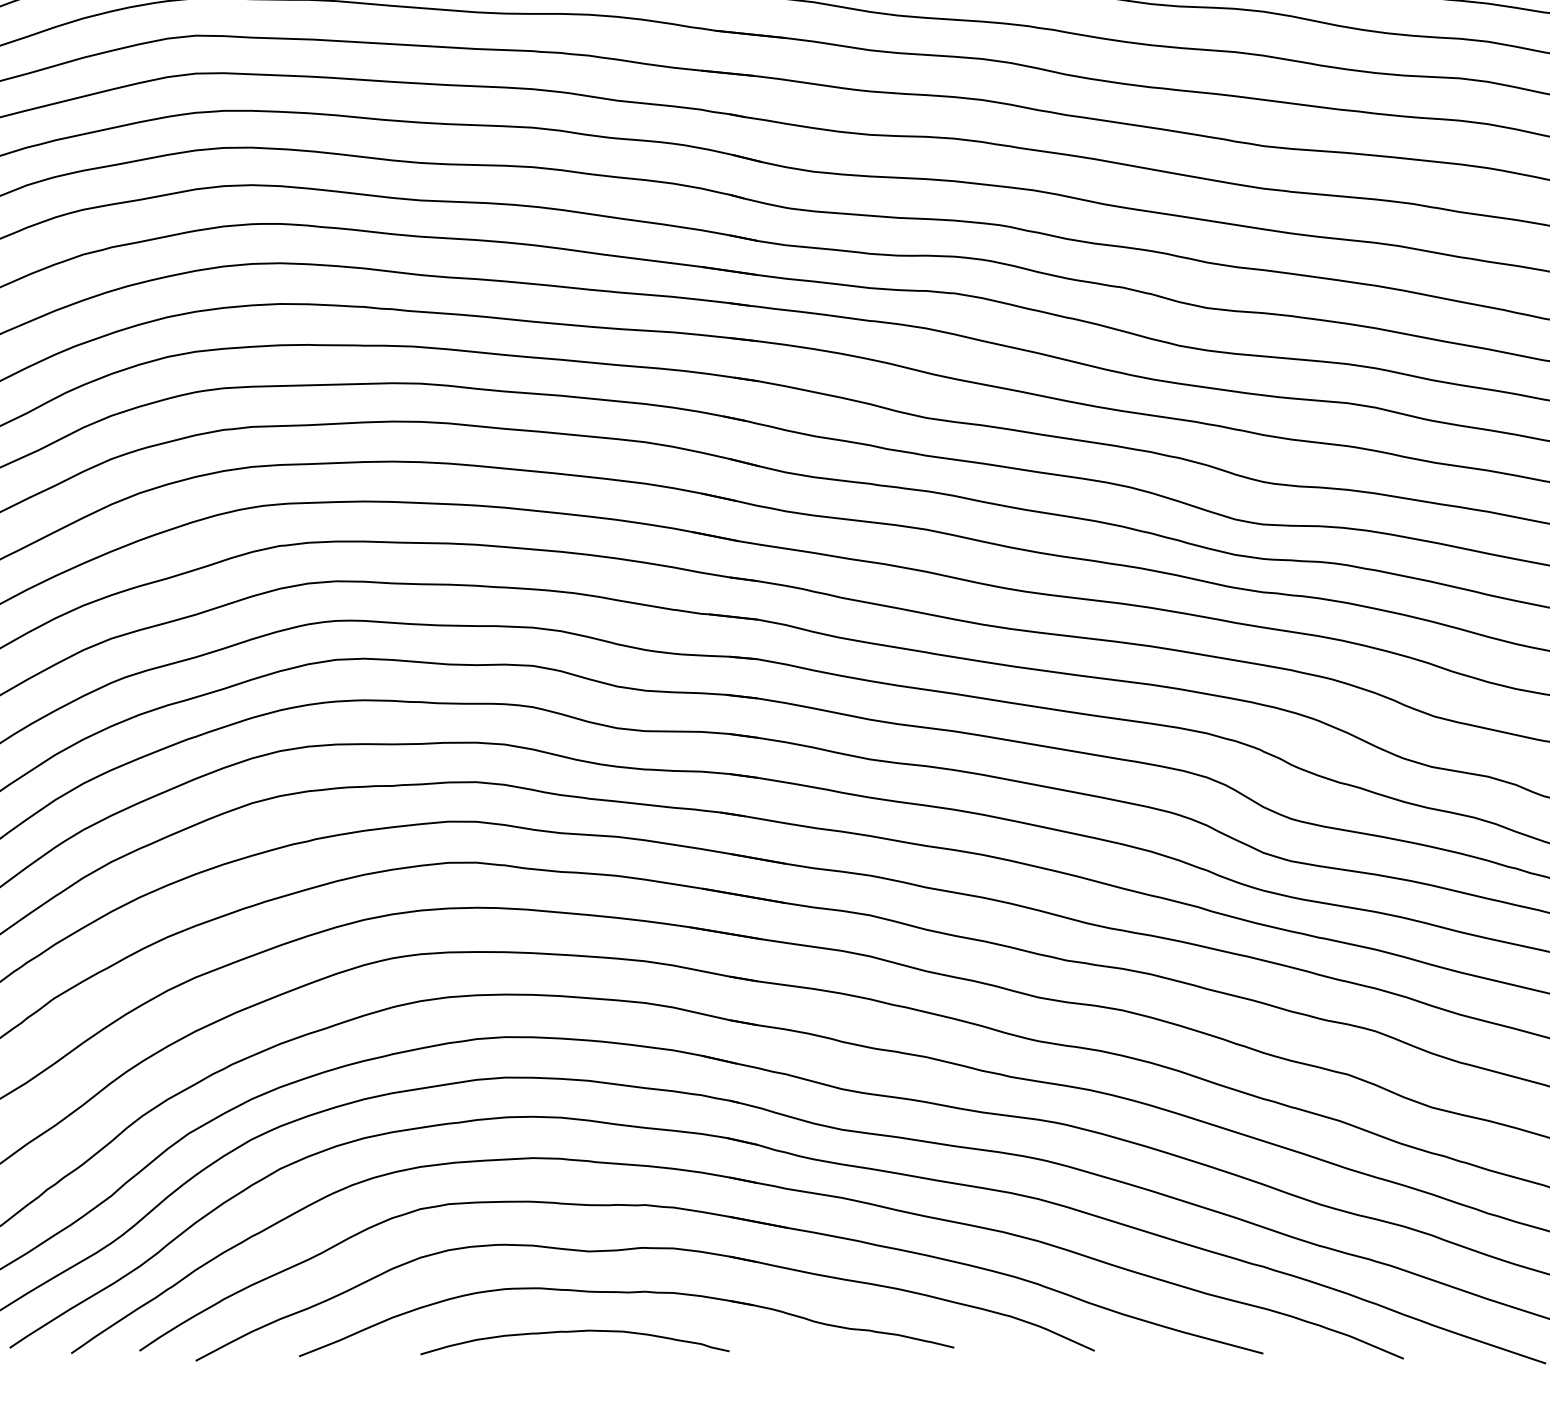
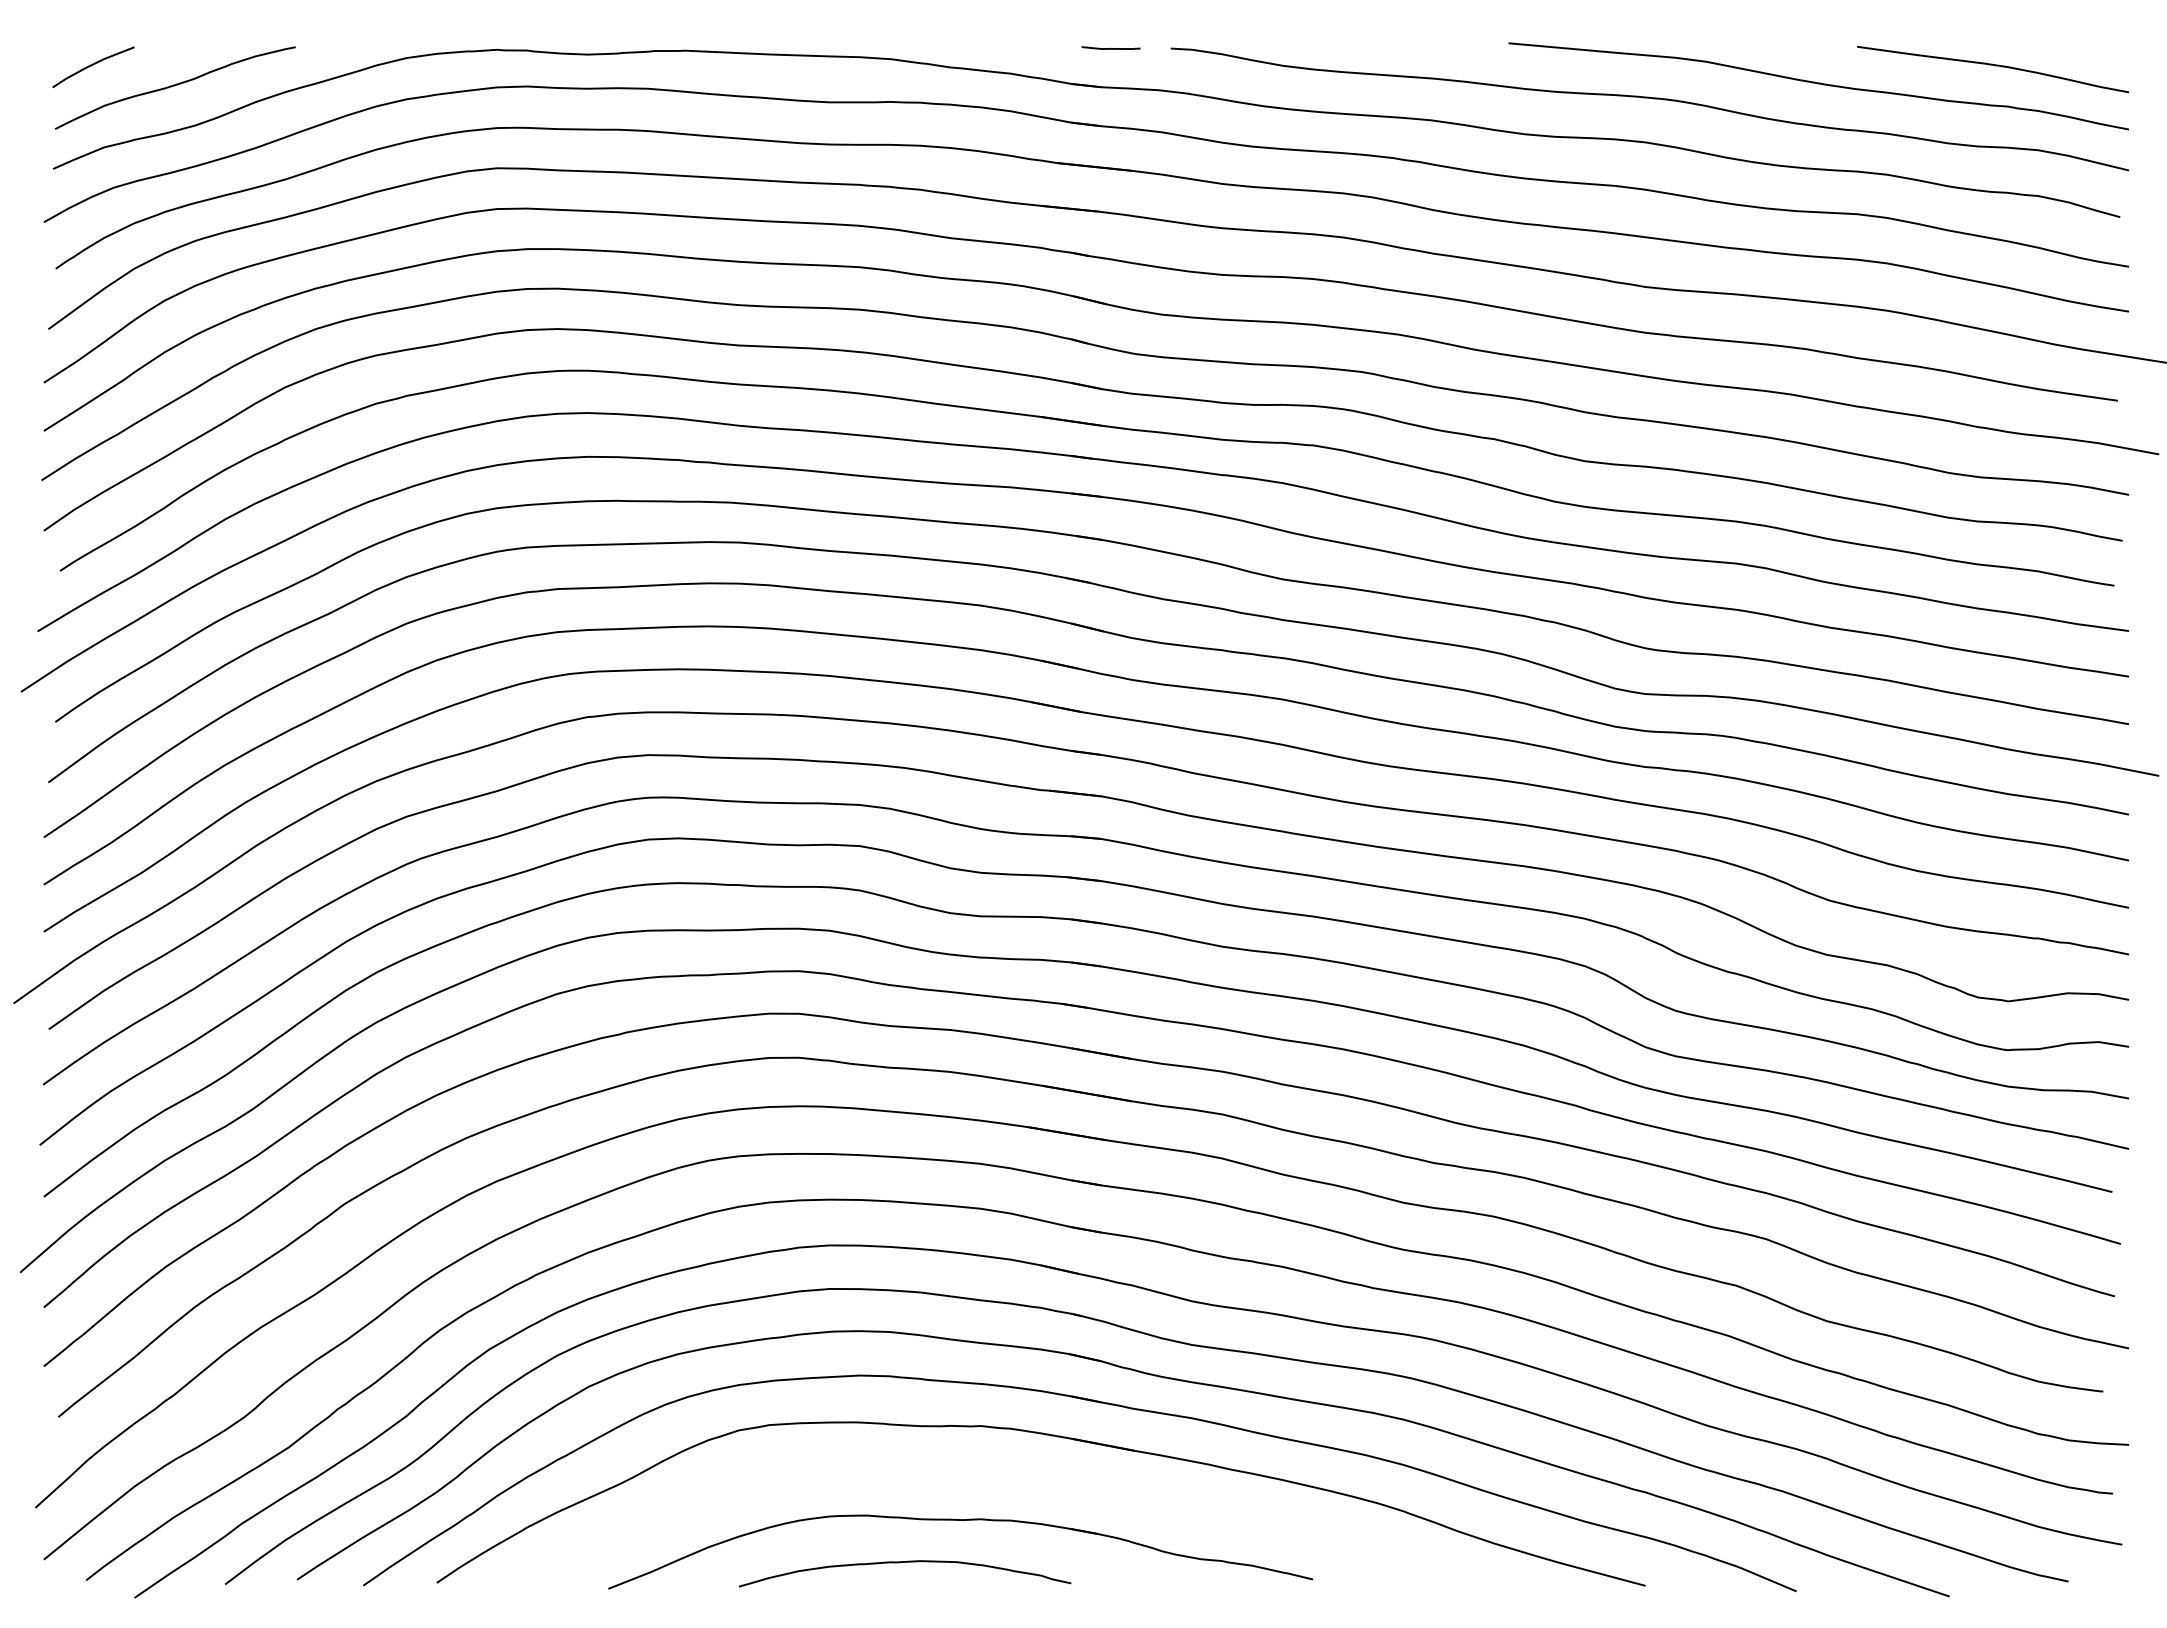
part: (646, 1249) -> (982, 1473), removed

